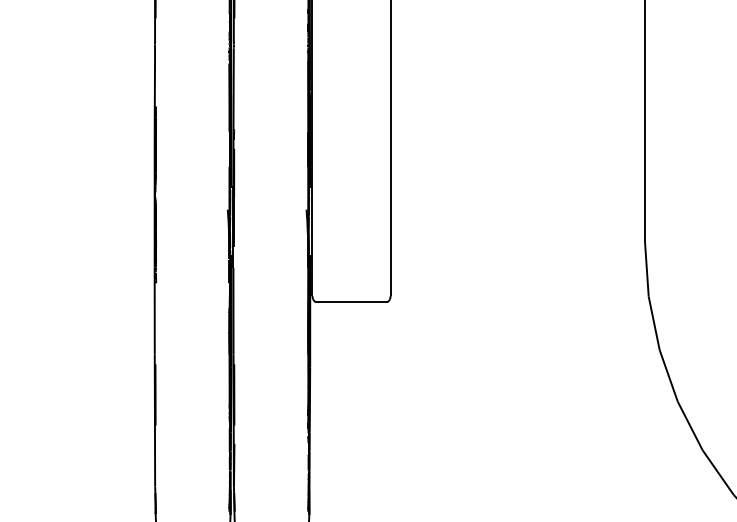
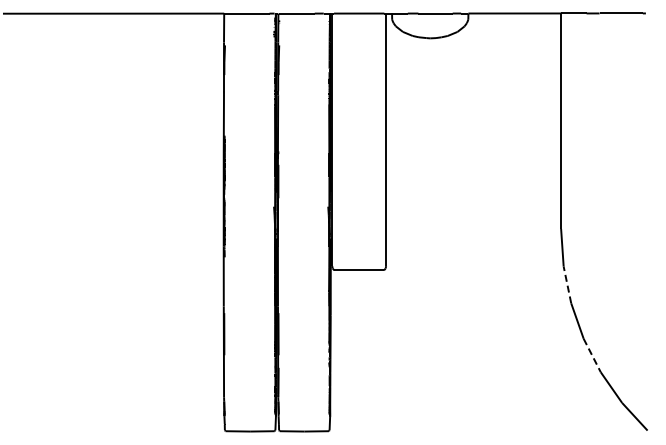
line: (654, 322) -> (567, 284), solid -> dashed
line: (690, 425) -> (592, 355), solid -> dashed

